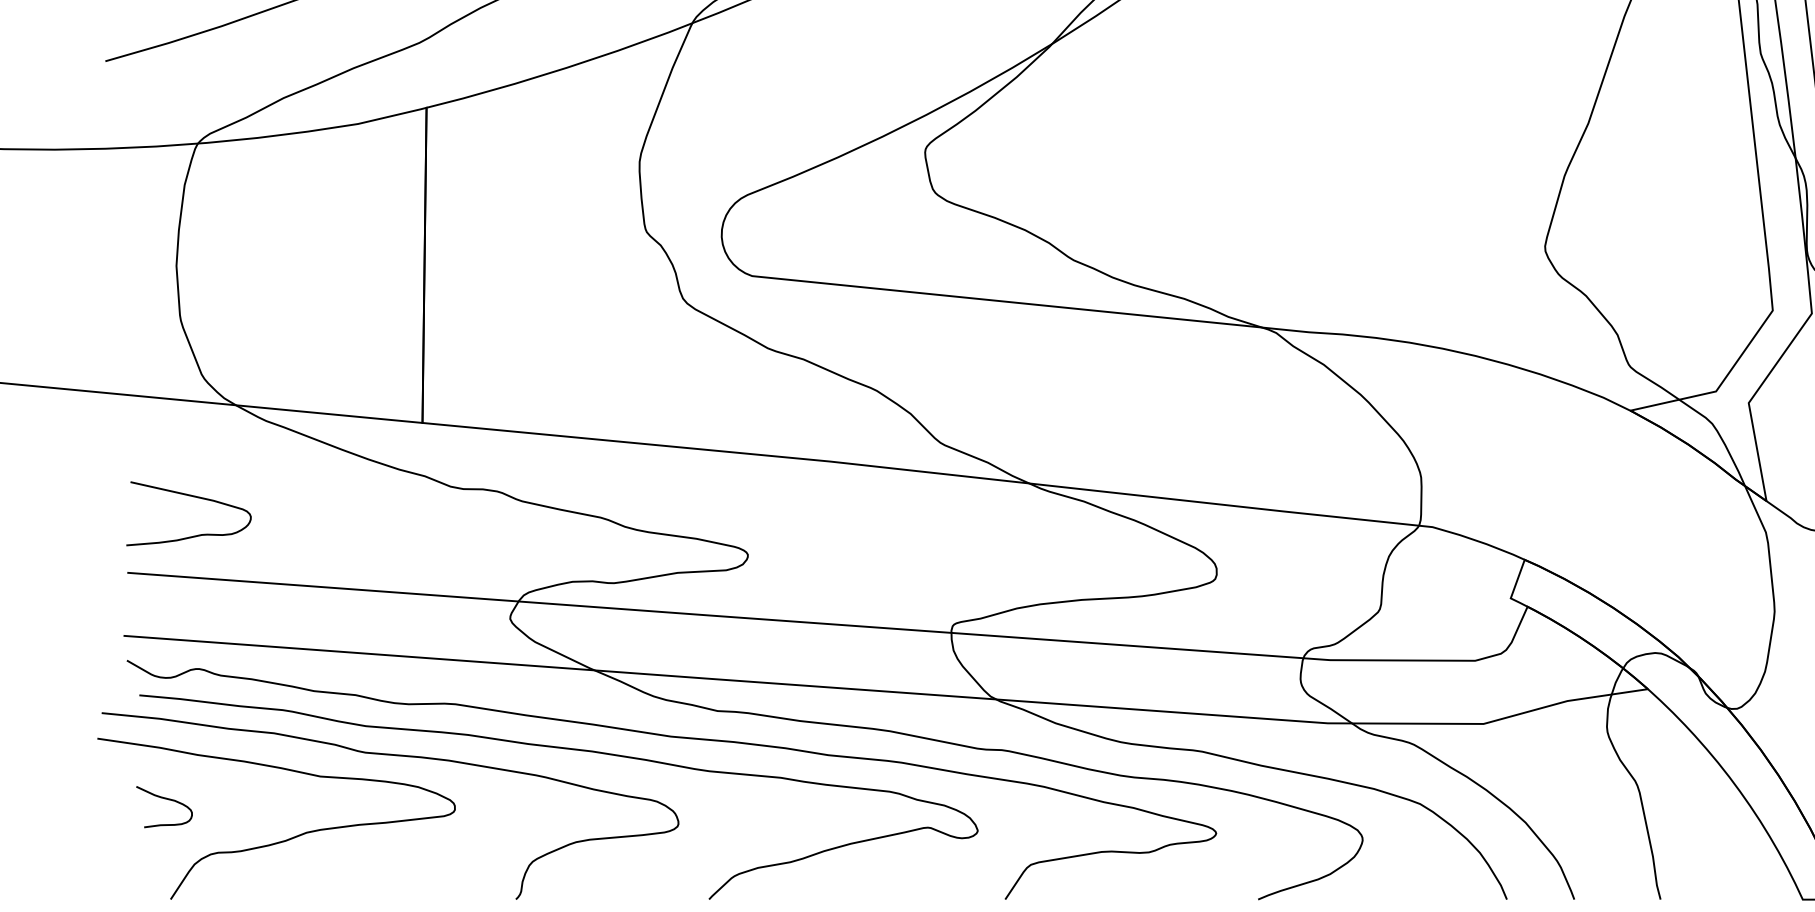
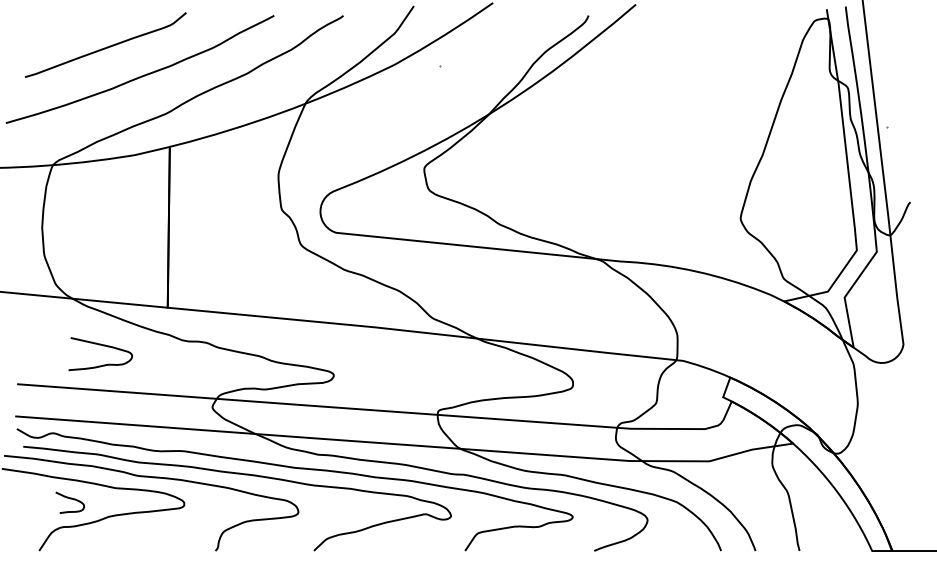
curve: (194, 498) -> (103, 346), moved
curve: (165, 800) -> (70, 499), moved

